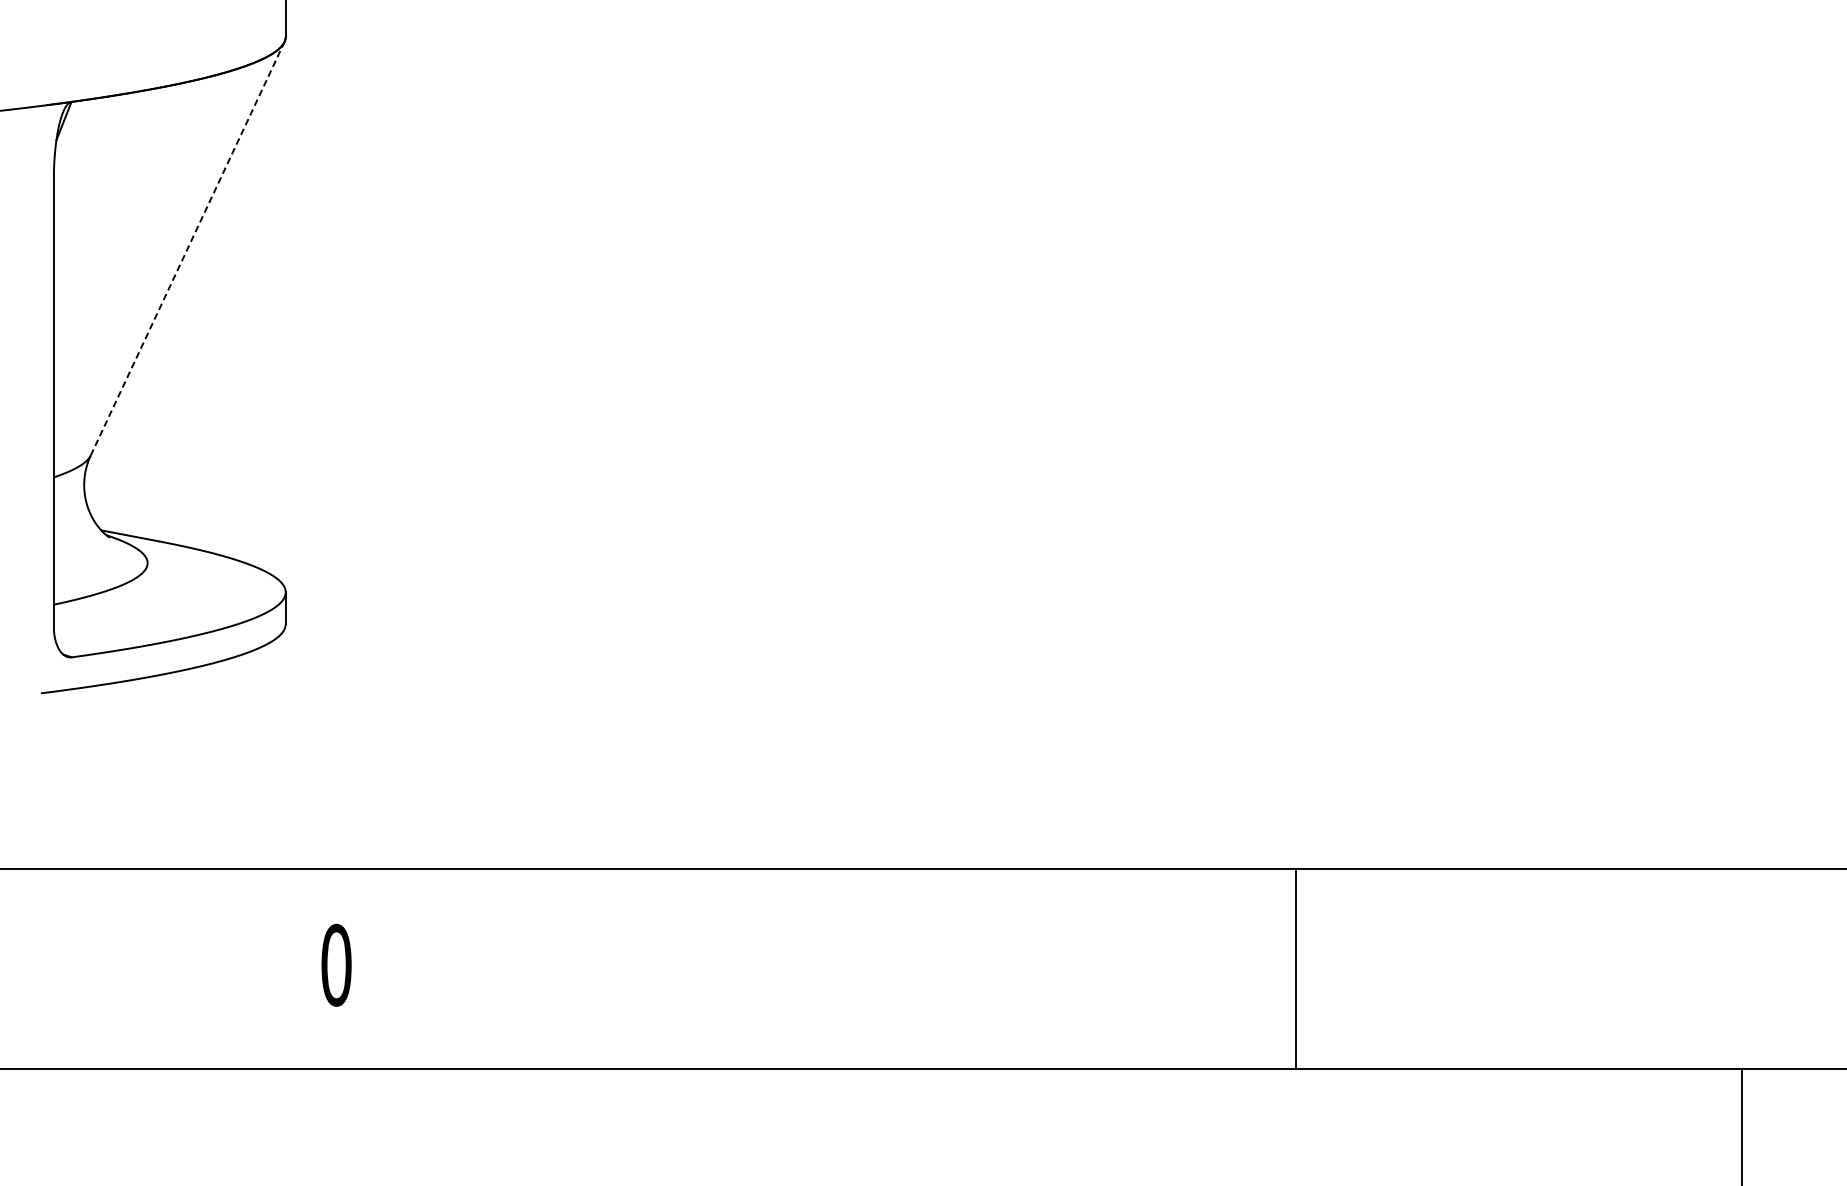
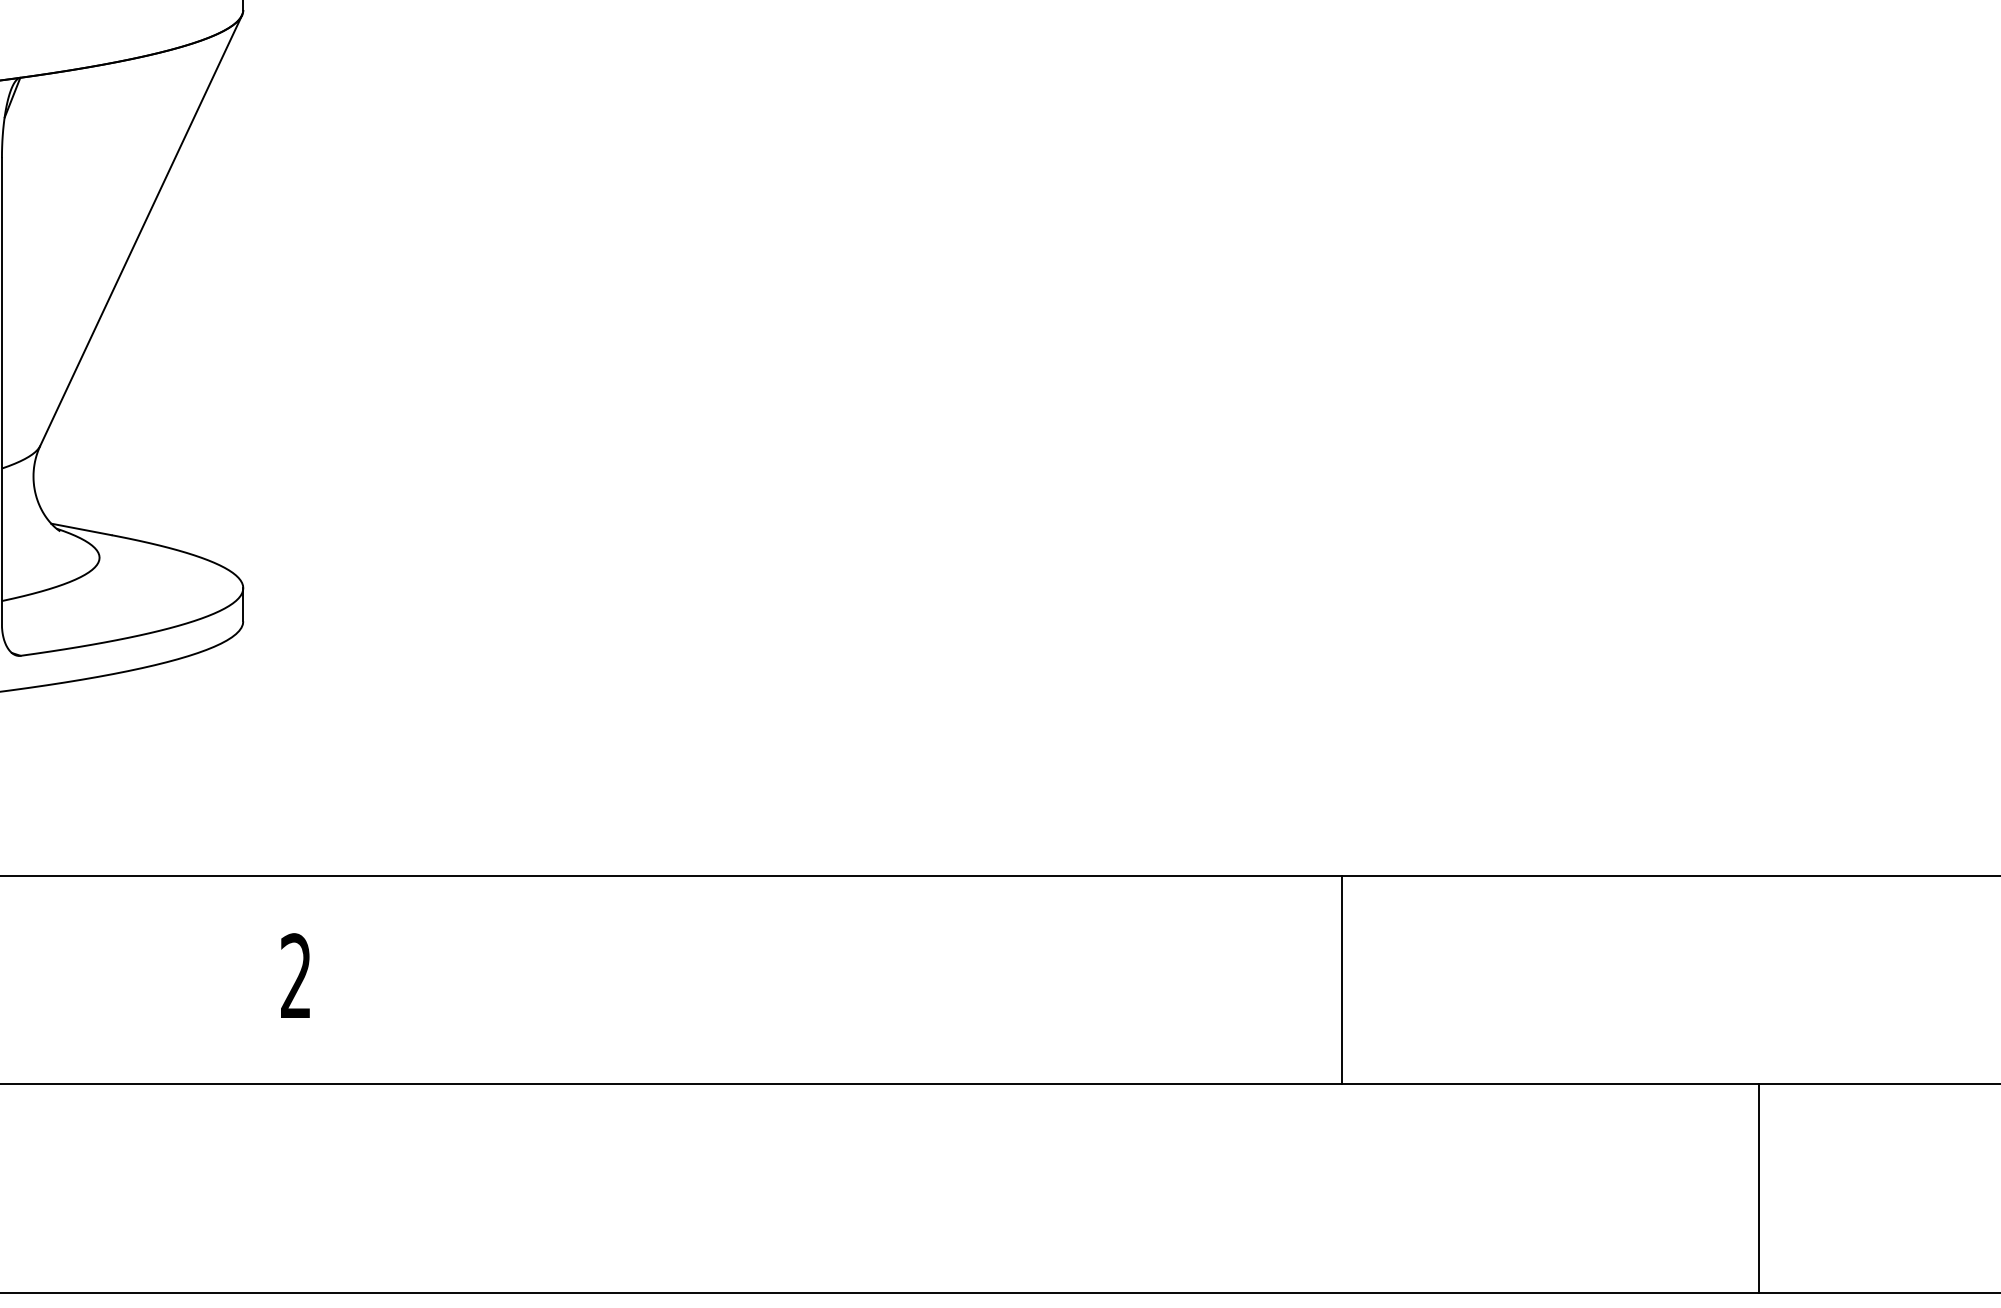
line: (187, 248) -> (141, 230), dashed -> solid
text: (335, 965) -> (295, 976), 0 -> 2
line: (1295, 968) -> (1341, 979), moved

